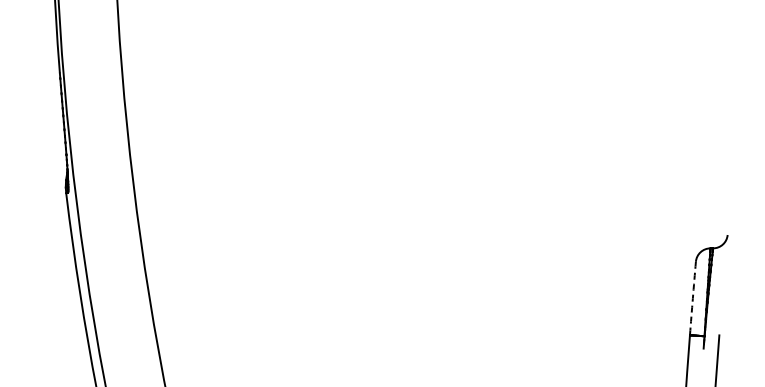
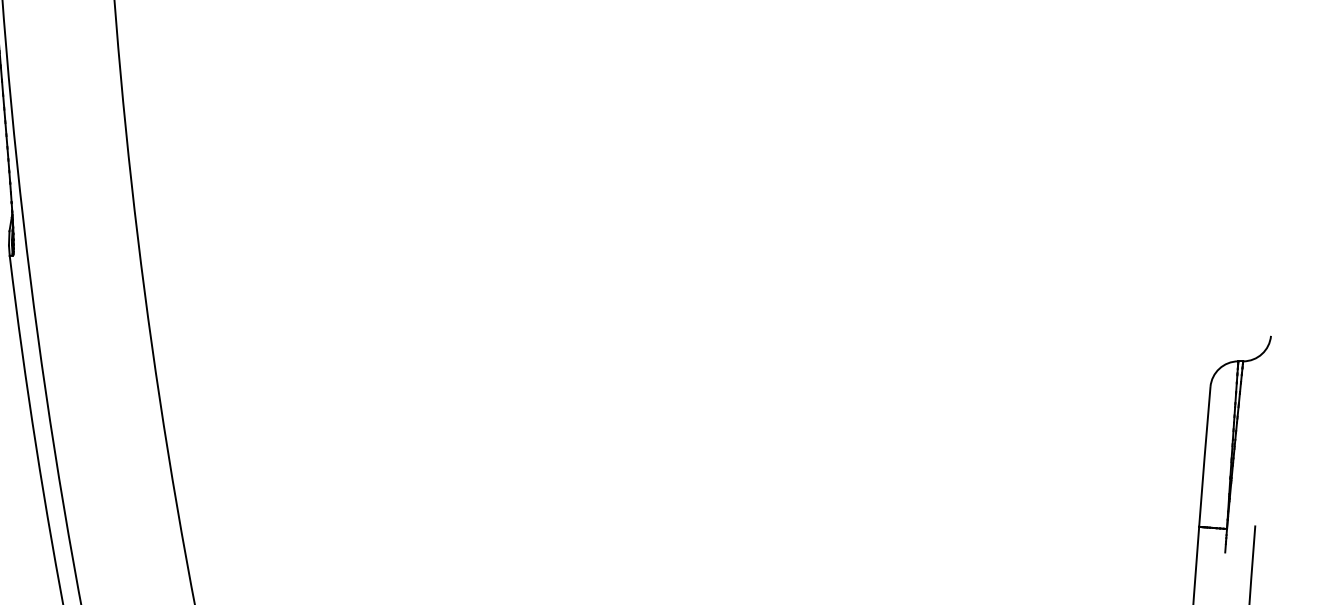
arc: (692, 298) -> (1203, 456), dashed -> solid

